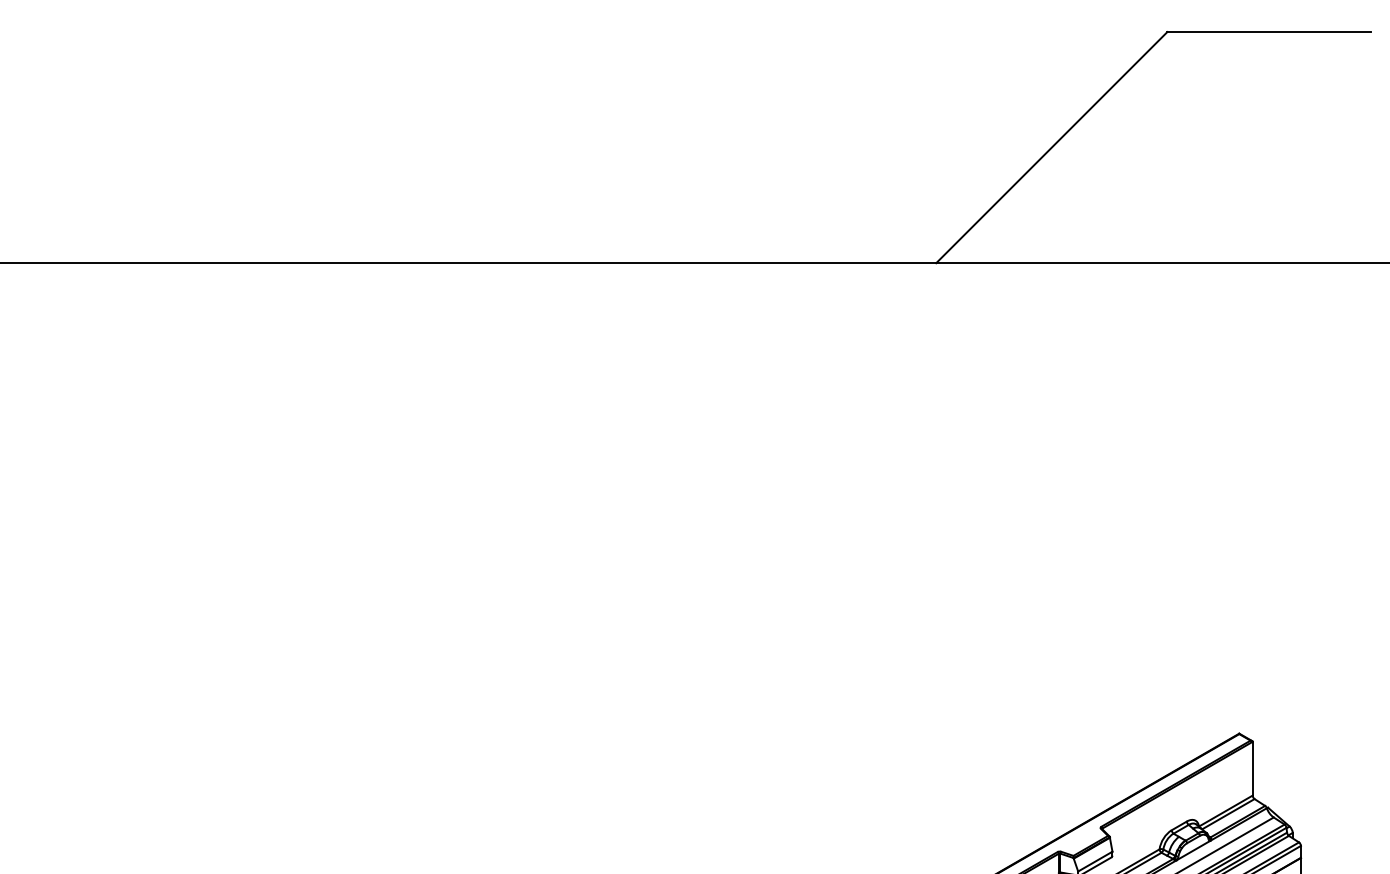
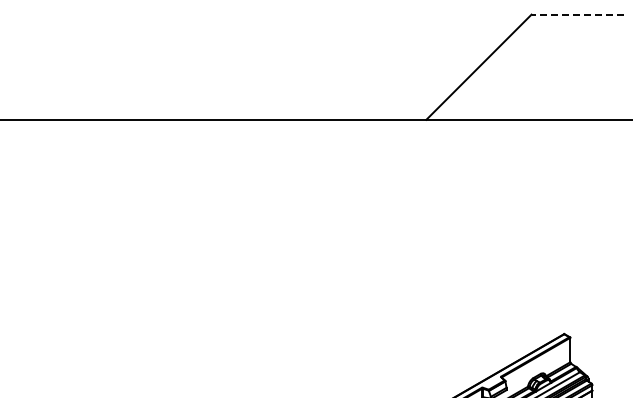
line: (1268, 31) -> (577, 14), solid -> dashed

